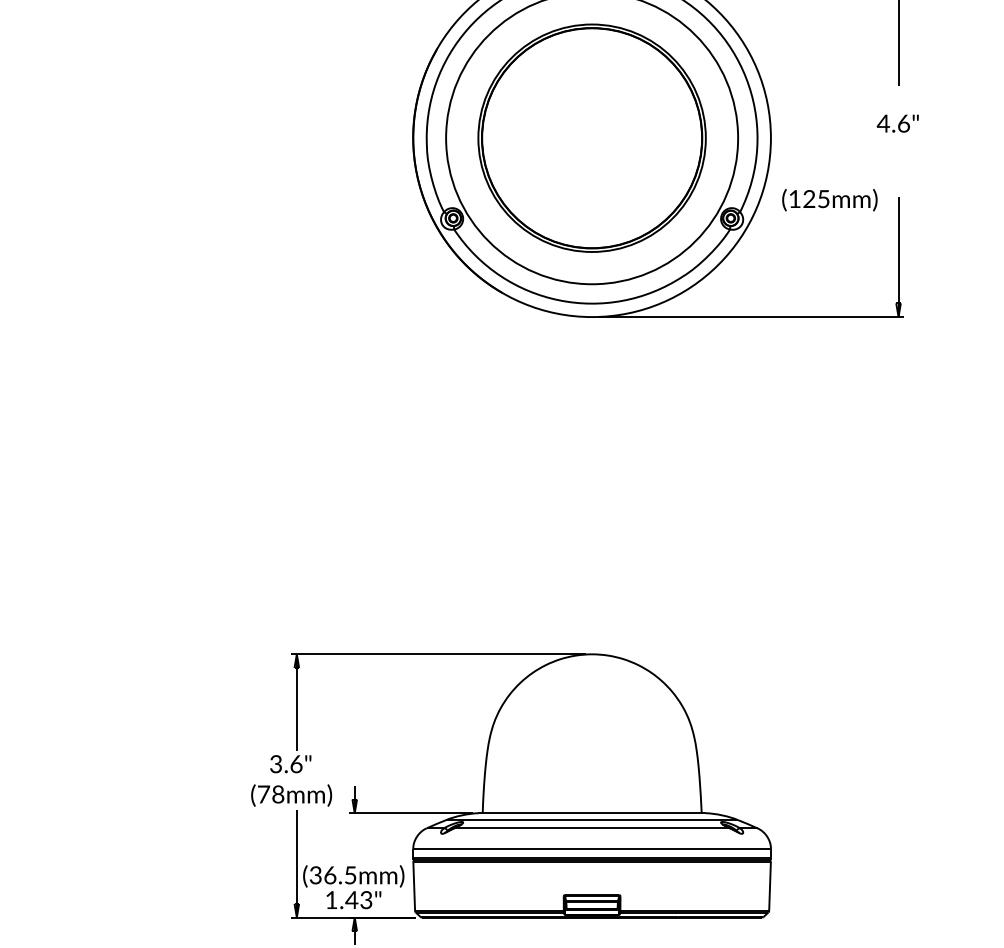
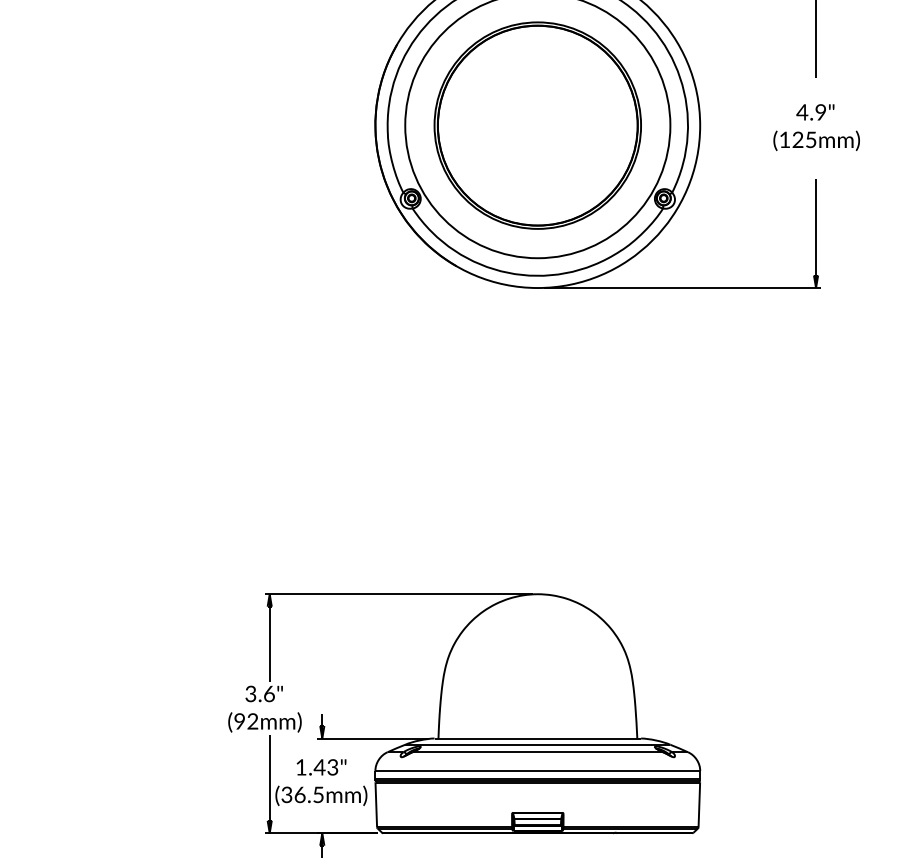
text: (903, 123) -> (820, 112), 4.6" -> 4.9"
text: (829, 199) -> (816, 140), moved
text: (271, 794) -> (246, 721), (78mm) -> (92mm)
text: (353, 900) -> (321, 767), moved

